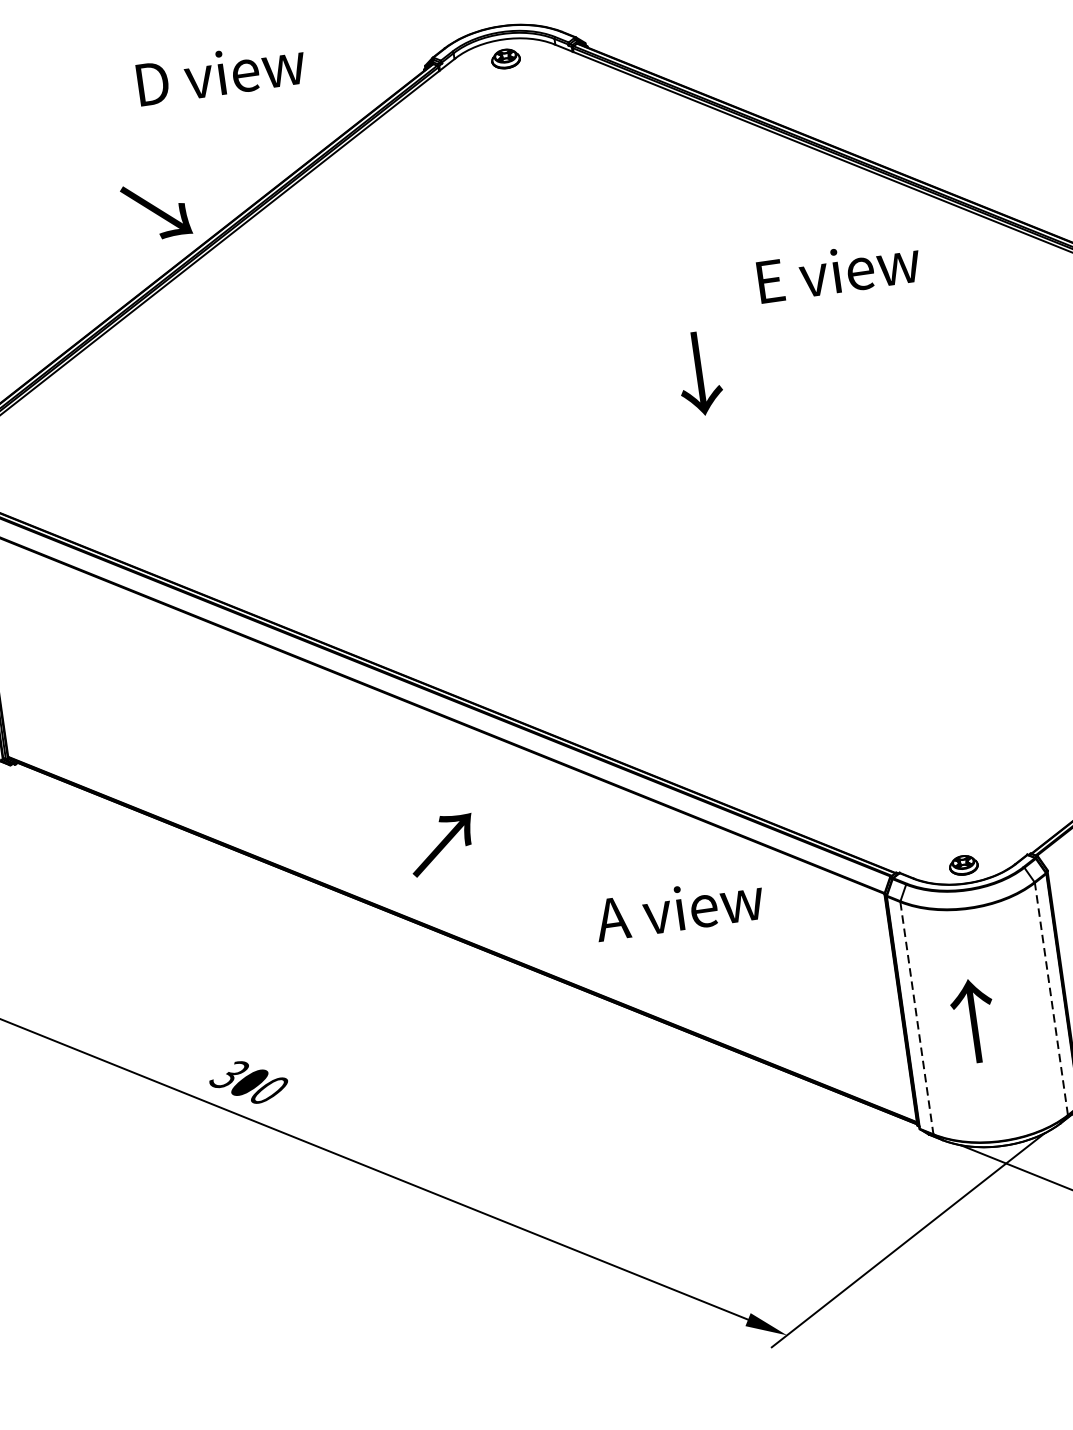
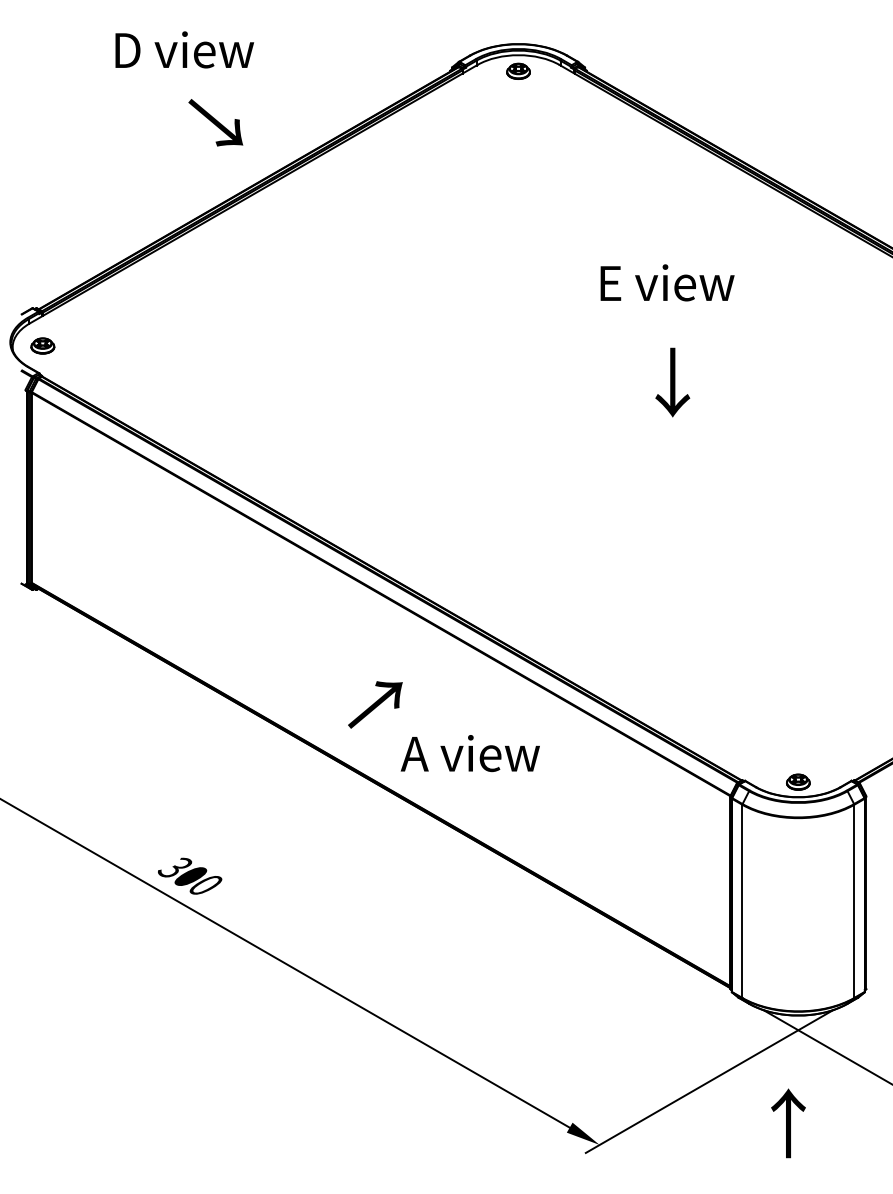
text: (220, 72) -> (184, 49), moved
text: (155, 210) -> (215, 122), moved
text: (838, 270) -> (667, 282), moved
text: (699, 373) -> (672, 382), moved
text: (678, 908) -> (469, 753), moved
line: (1051, 999) -> (854, 901), dashed -> solid
line: (917, 1018) -> (742, 901), dashed -> solid
text: (973, 1021) -> (788, 1123), moved

